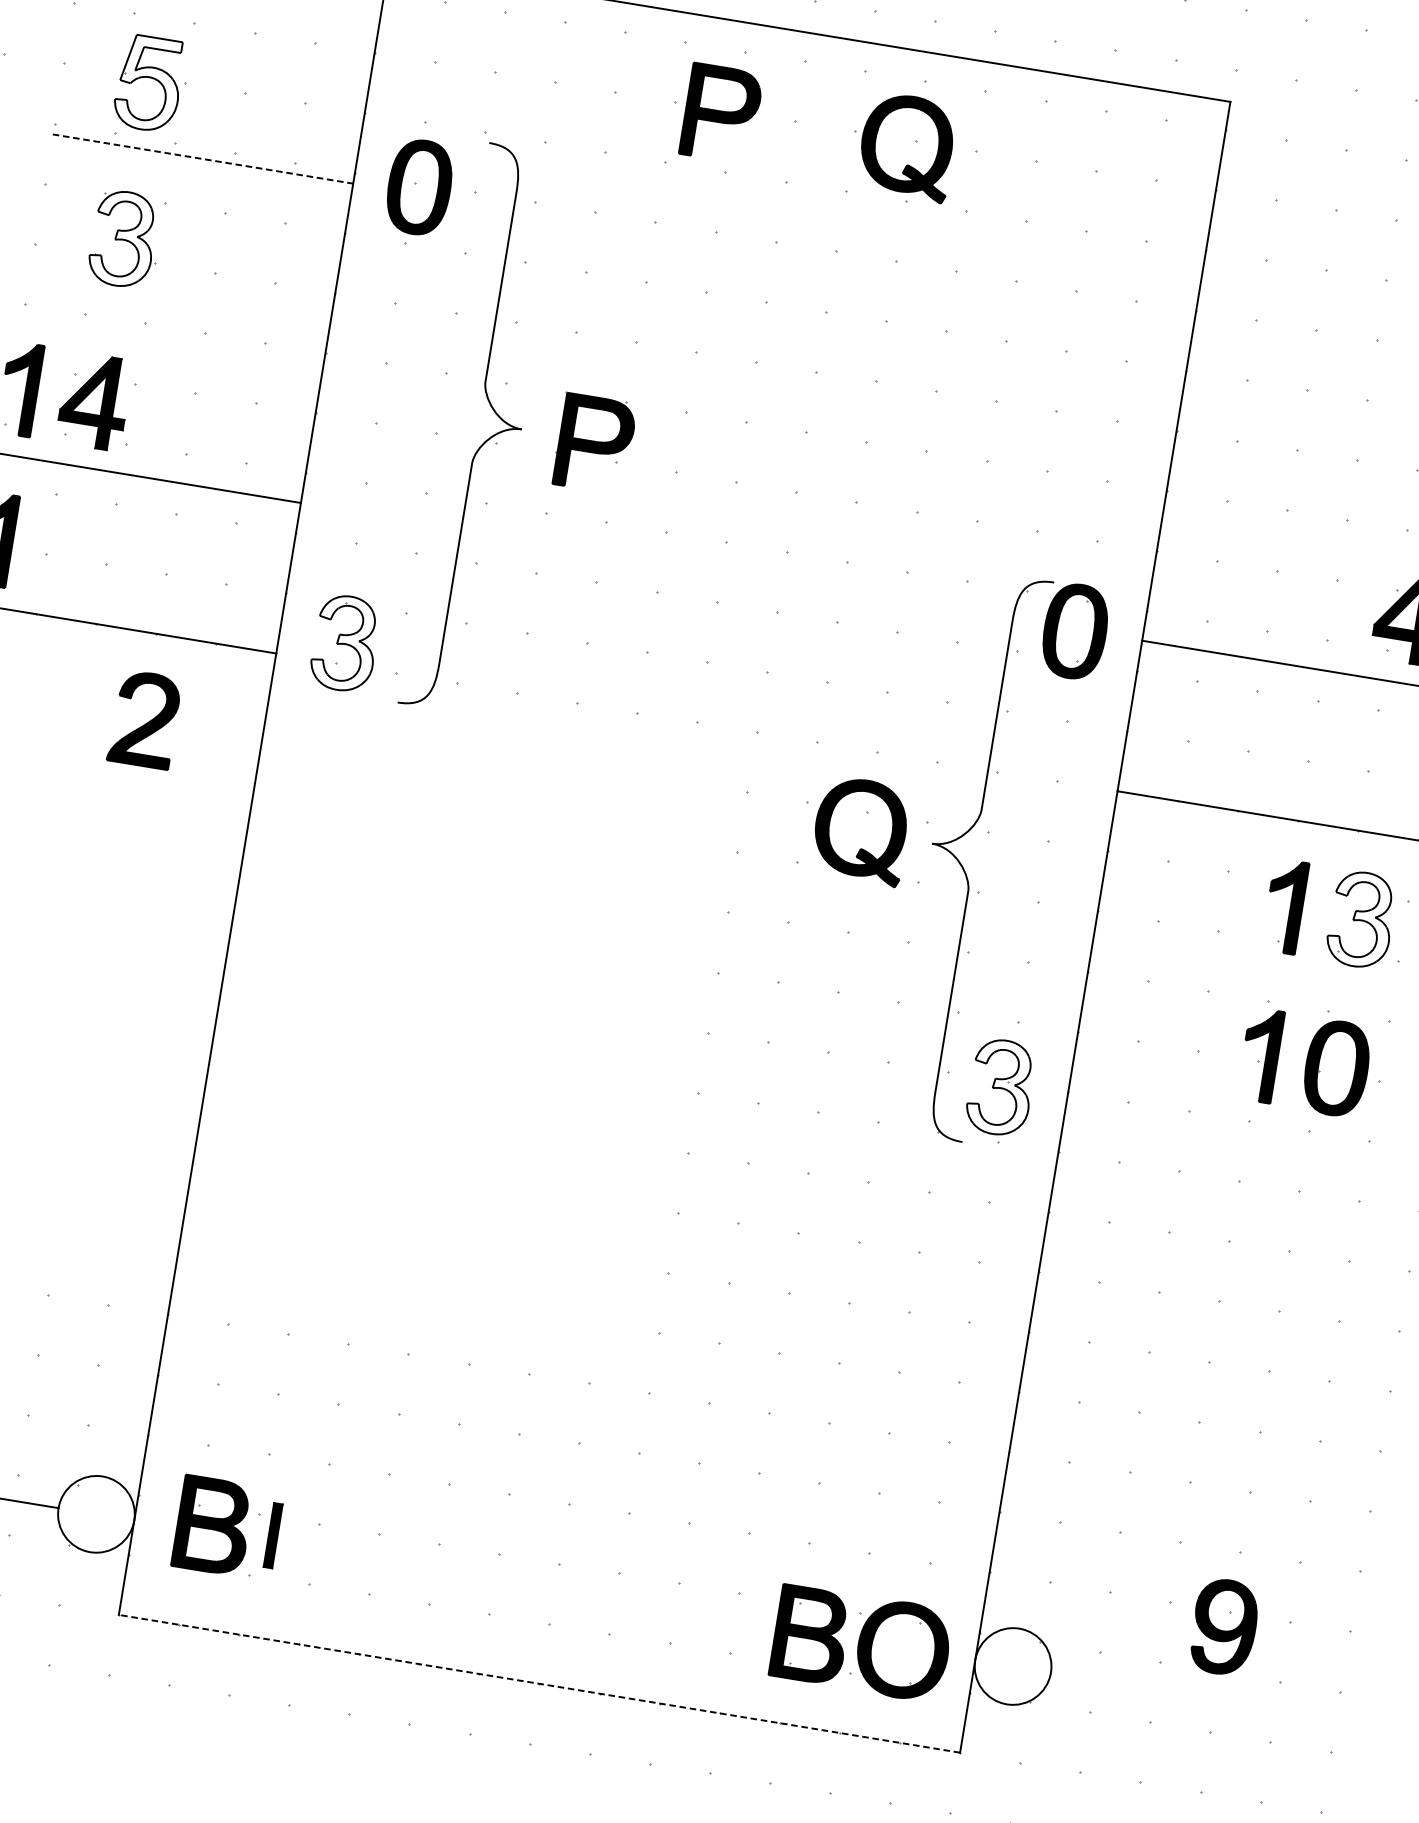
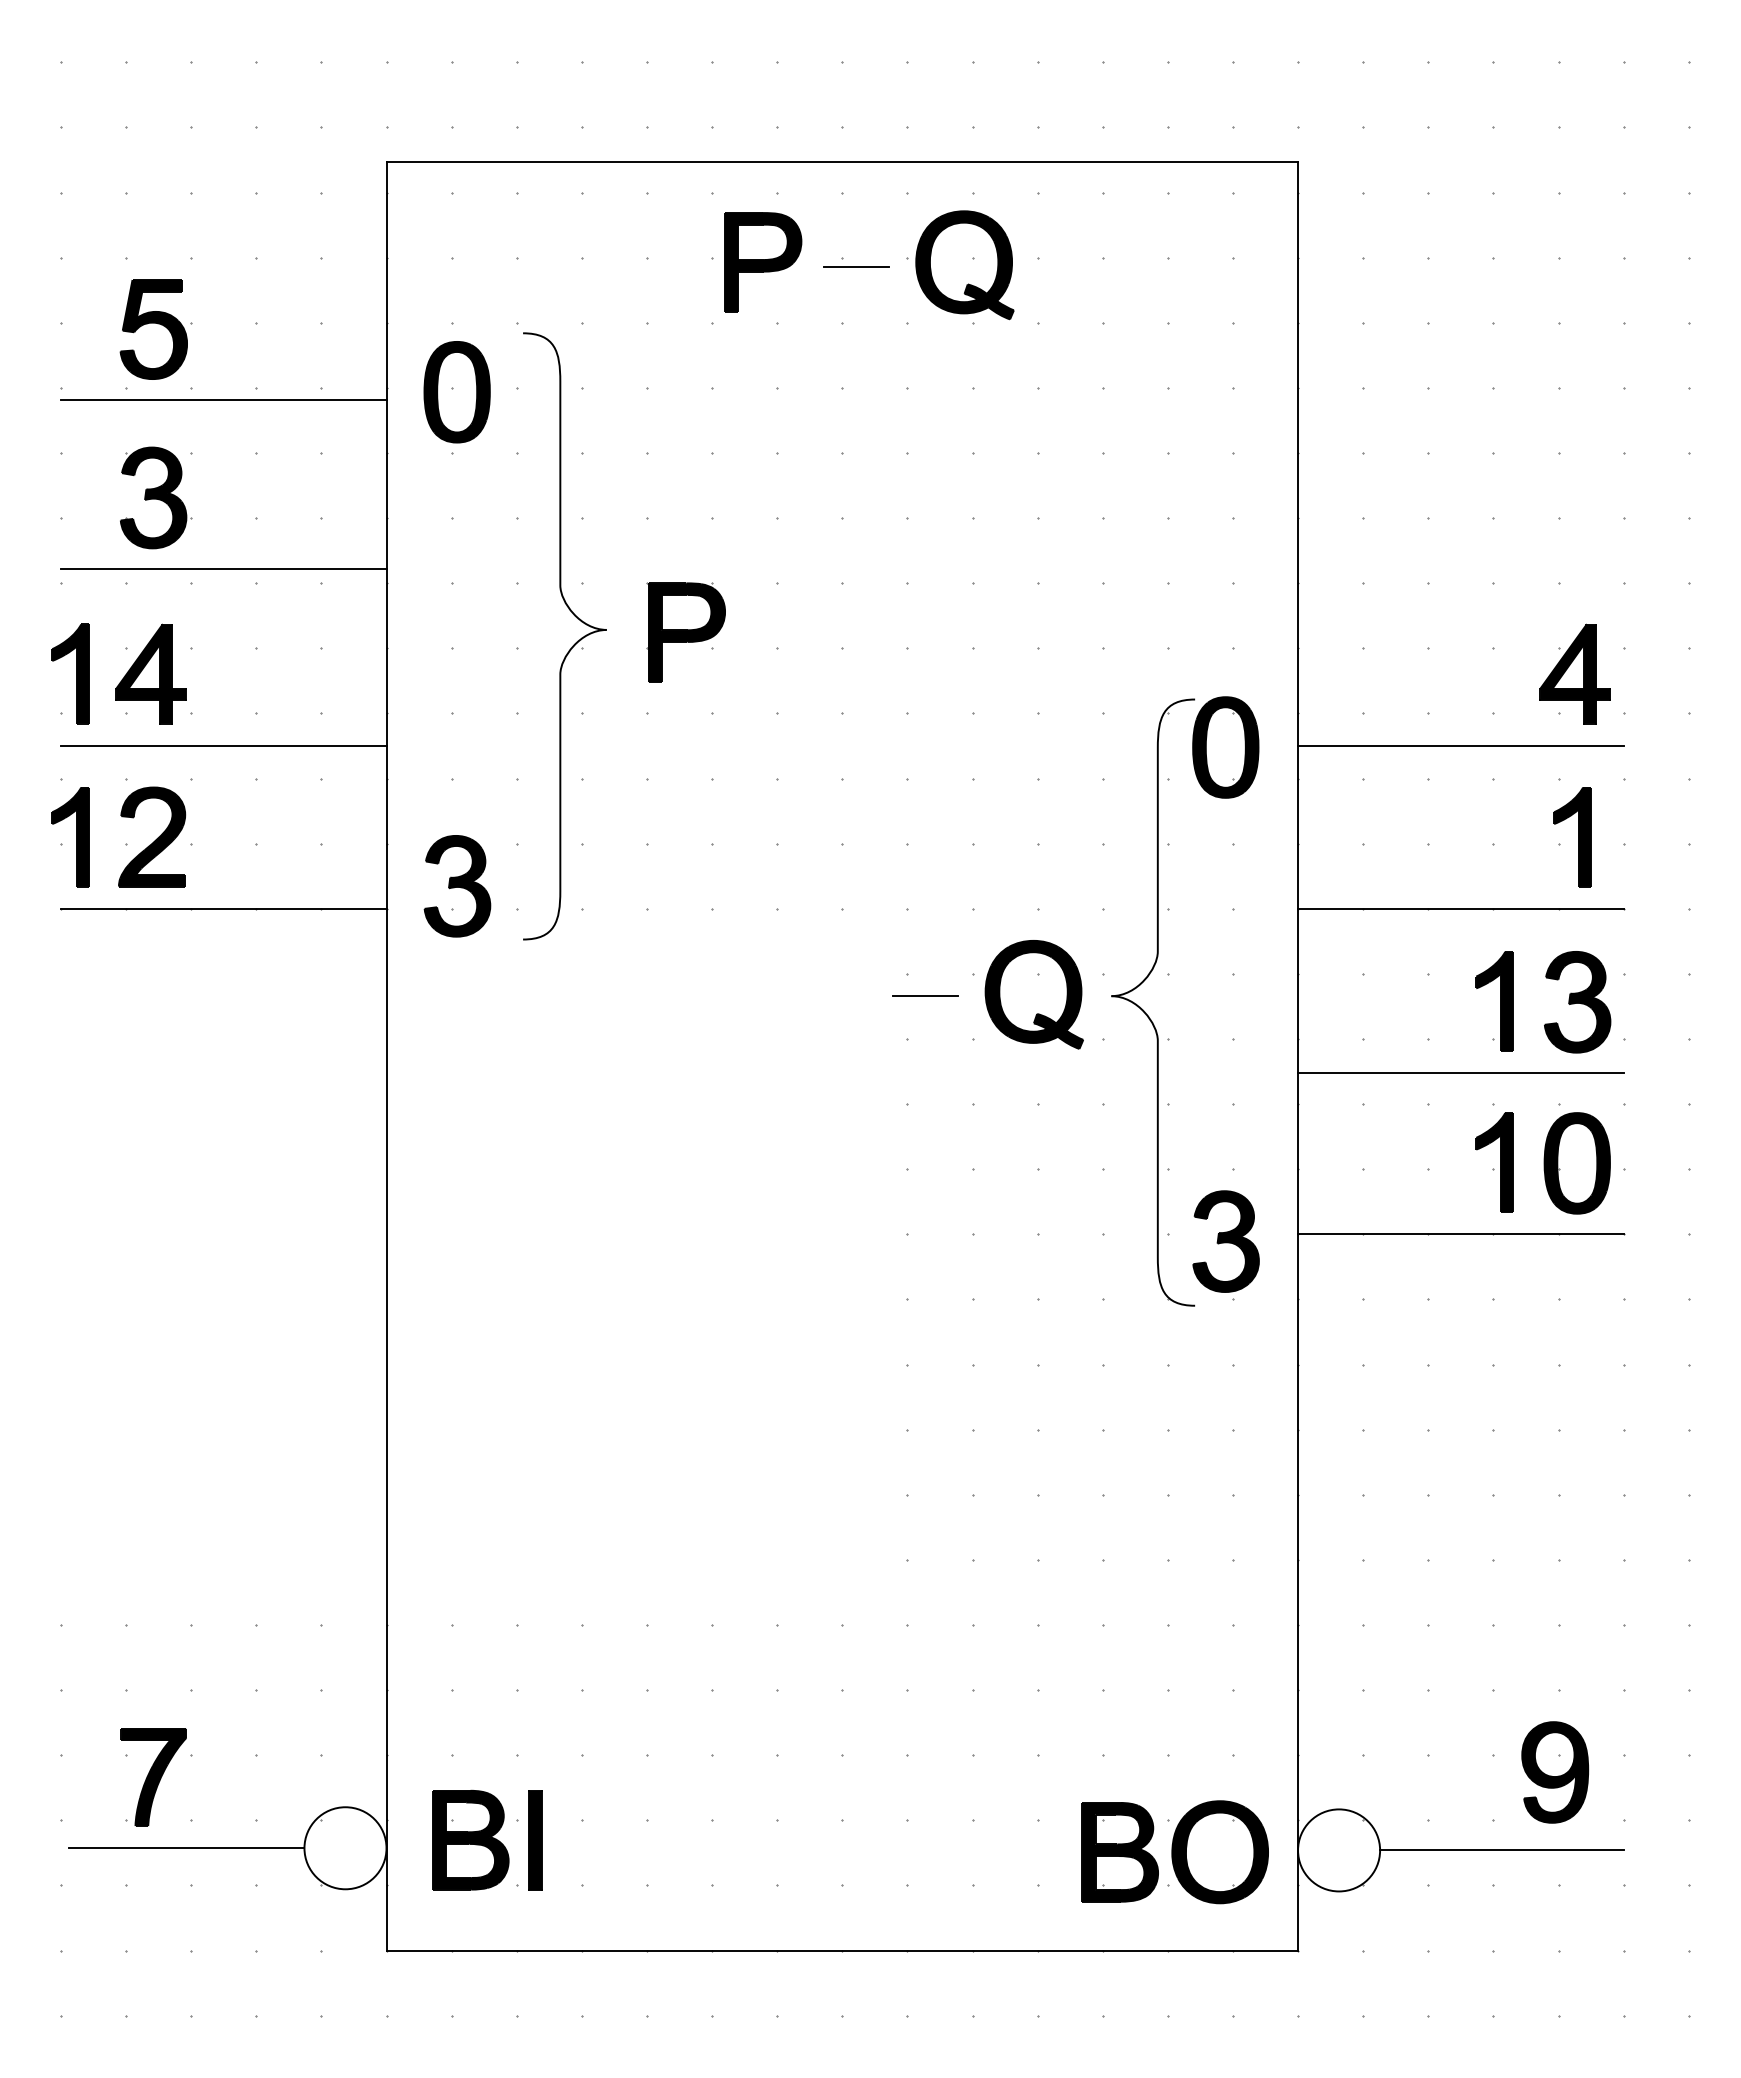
fill: (148, 83) -> (153, 329), added
line: (807, 131) -> (856, 266), added
line: (202, 158) -> (223, 399), dashed -> solid
fill: (123, 238) -> (153, 497), added
line: (177, 314) -> (223, 568), added
fill: (345, 642) -> (457, 885), added
part: (145, 718) -> (152, 836), moved
part: (1381, 766) -> (1572, 837), added
line: (760, 814) -> (925, 995), added
fill: (1361, 919) -> (1577, 1001), added
line: (1242, 967) -> (1460, 1073), added
fill: (1000, 1087) -> (1225, 1241), added
line: (1218, 1116) -> (1460, 1234), added
part: (272, 1535) -> (535, 1840), size x1.43
line: (539, 1683) -> (842, 1950), dashed -> solid
line: (1163, 1691) -> (1501, 1850), added

